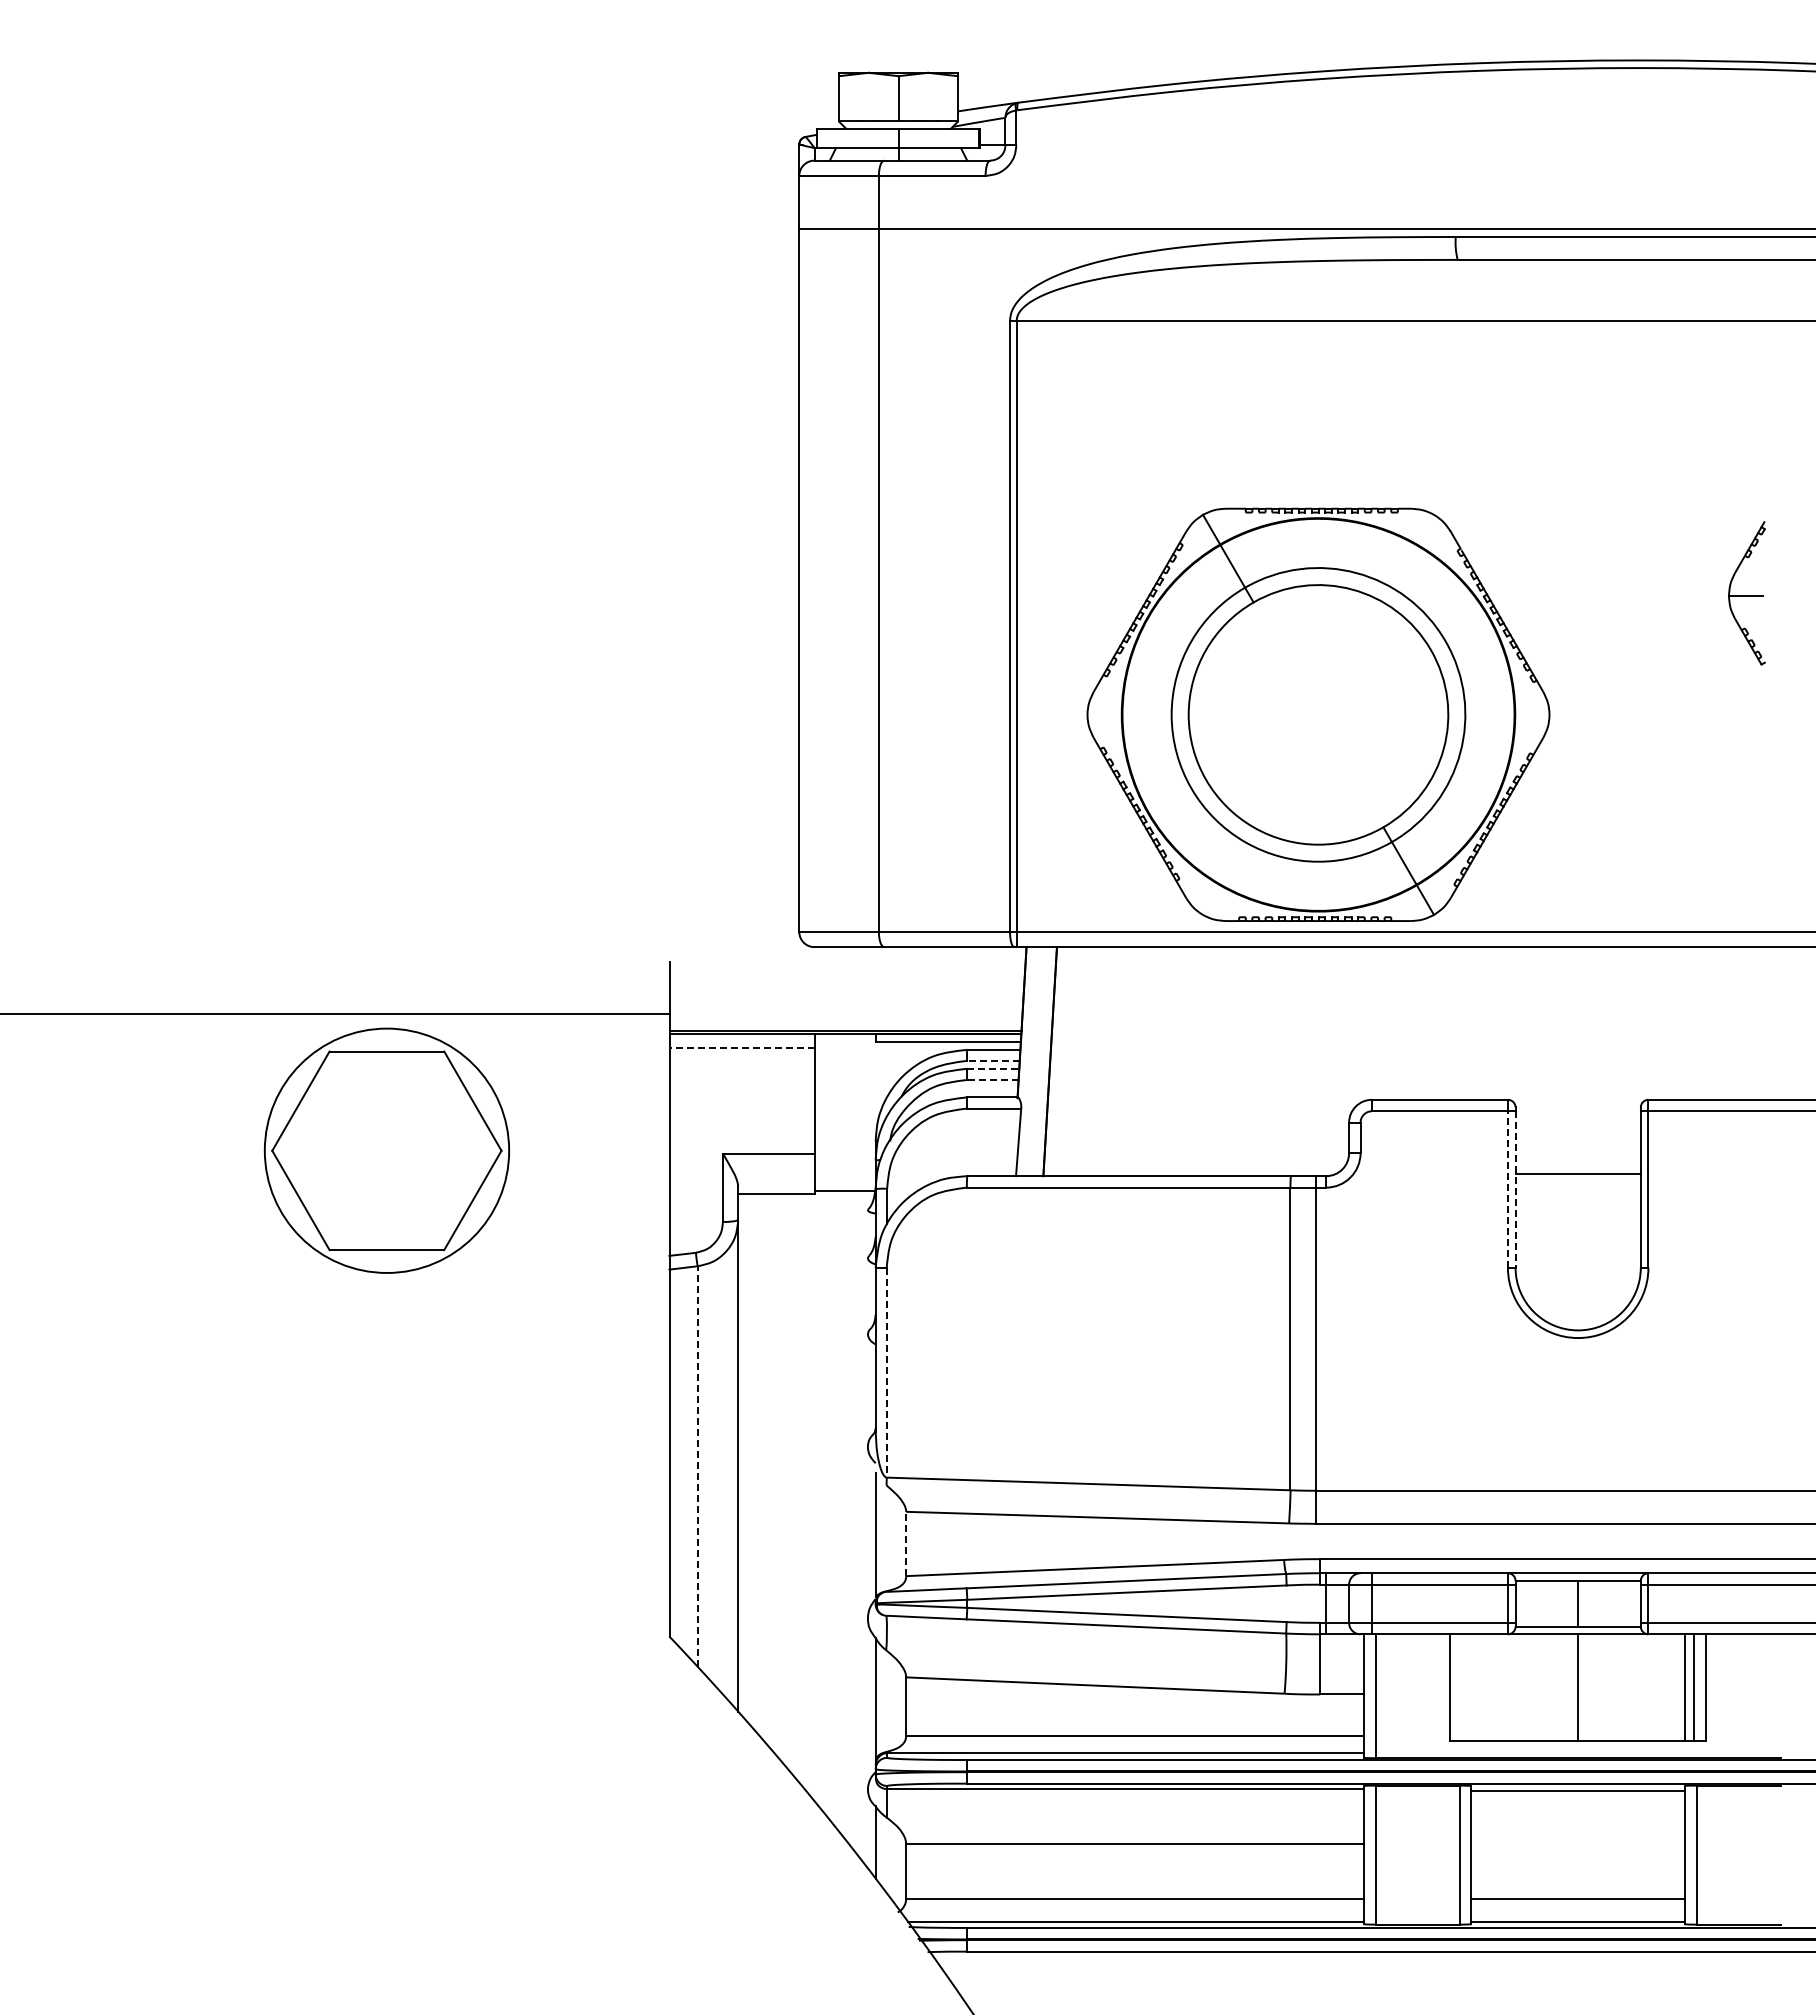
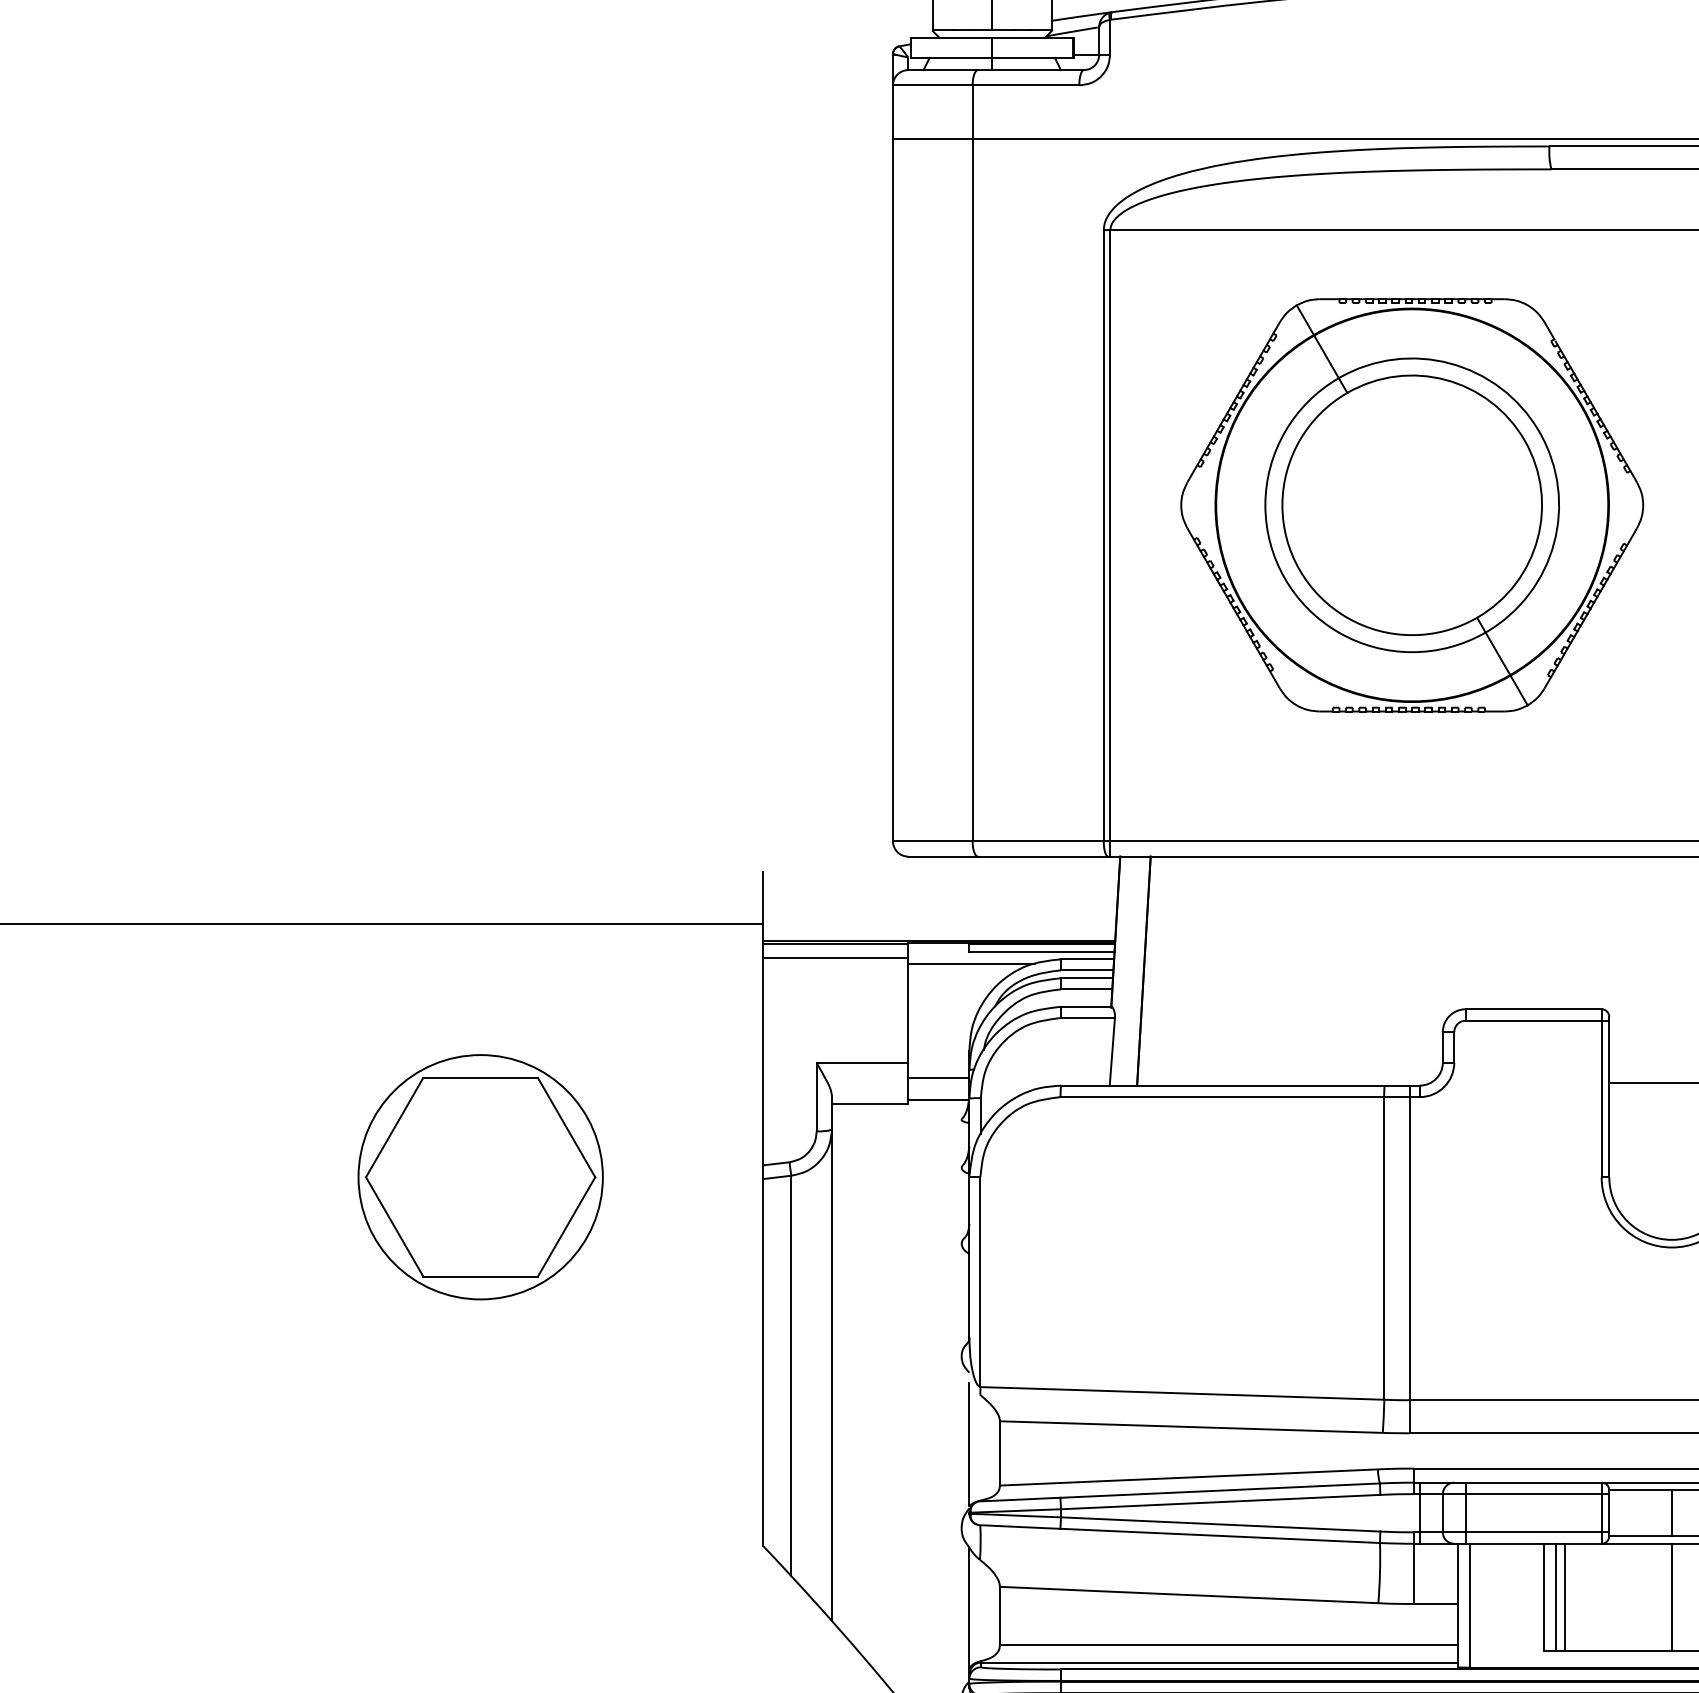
part: (1318, 714) -> (1412, 504), moved
line: (742, 1048) -> (836, 957), dashed -> solid
line: (877, 1054) -> (971, 963), added
line: (993, 1060) -> (1087, 969), dashed -> solid
line: (993, 1068) -> (1087, 977), dashed -> solid
line: (992, 1079) -> (1086, 988), dashed -> solid
part: (386, 1150) -> (480, 1176), moved
line: (844, 1168) -> (938, 1077), added
line: (1507, 1189) -> (1601, 1098), dashed -> solid
line: (1515, 1190) -> (1609, 1099), dashed -> solid
line: (886, 1372) -> (980, 1281), dashed -> solid
line: (697, 1465) -> (791, 1374), dashed -> solid
line: (906, 1543) -> (1000, 1452), dashed -> solid
line: (1461, 1687) -> (1555, 1596), added
line: (1471, 1687) -> (1565, 1596), added

